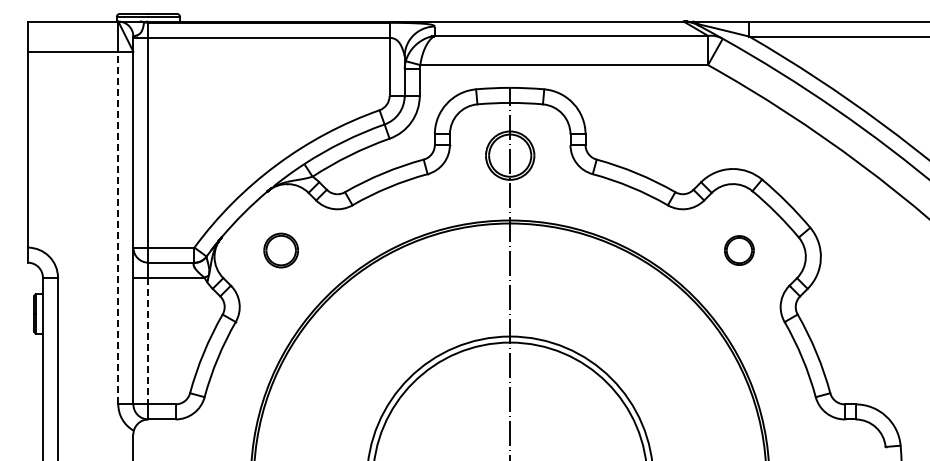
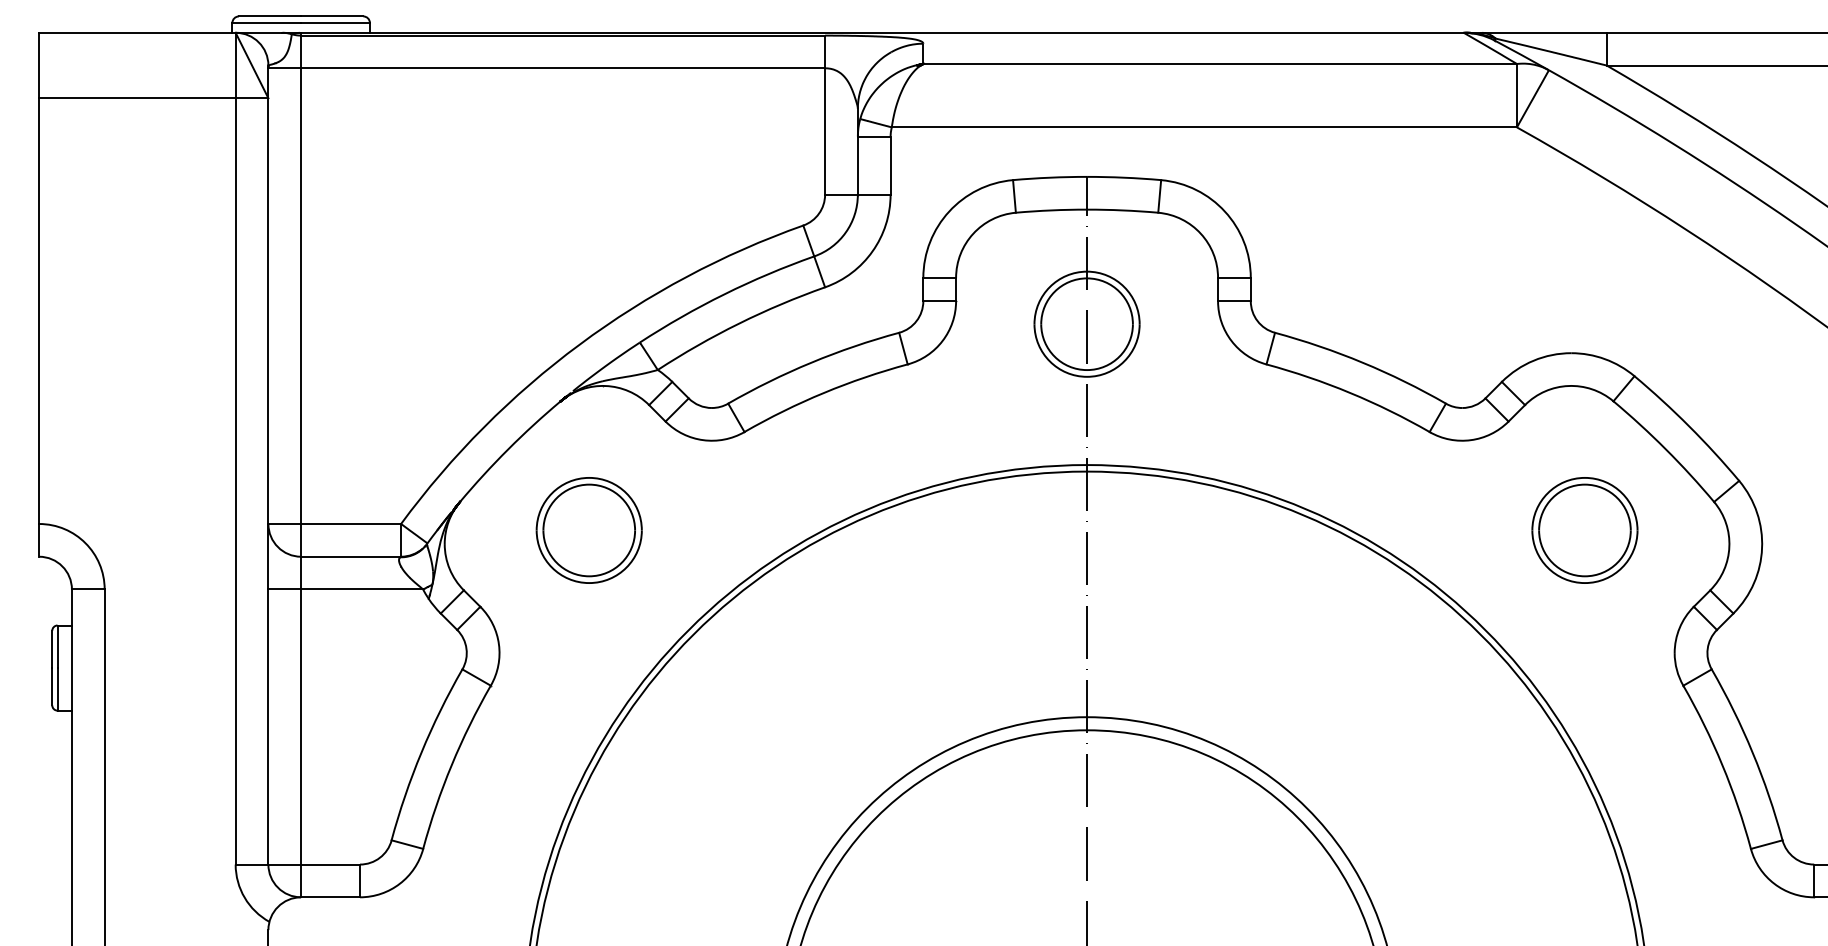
line: (118, 227) -> (236, 480), dashed -> solid
part: (281, 250) -> (590, 530), size x1.43
part: (739, 250) -> (1585, 530), size x1.67
line: (148, 341) -> (301, 727), dashed -> solid

